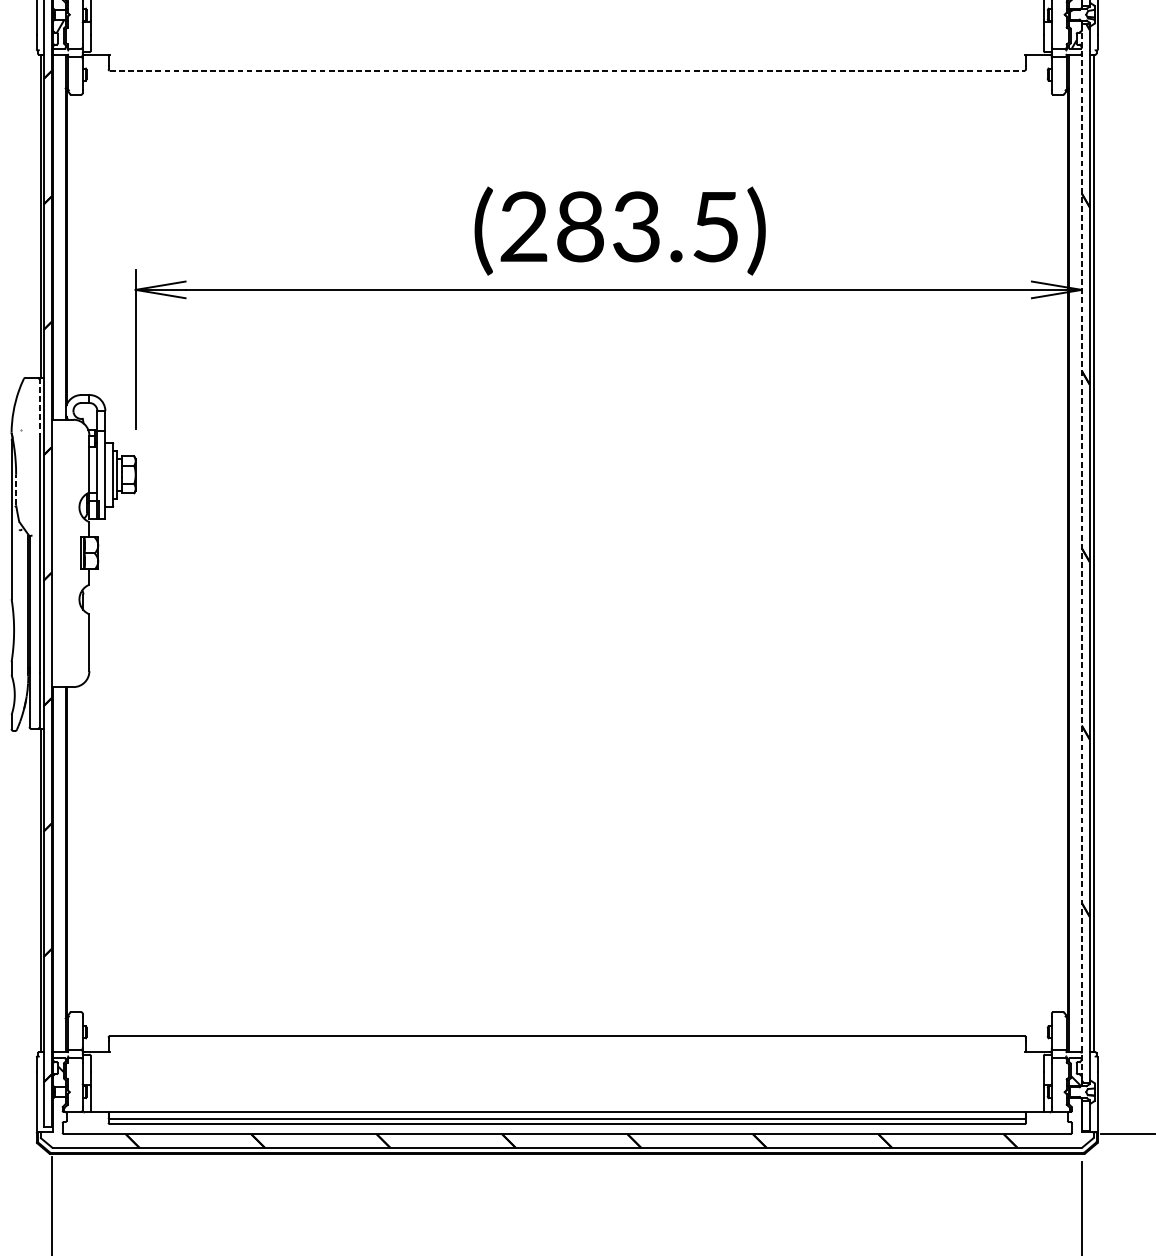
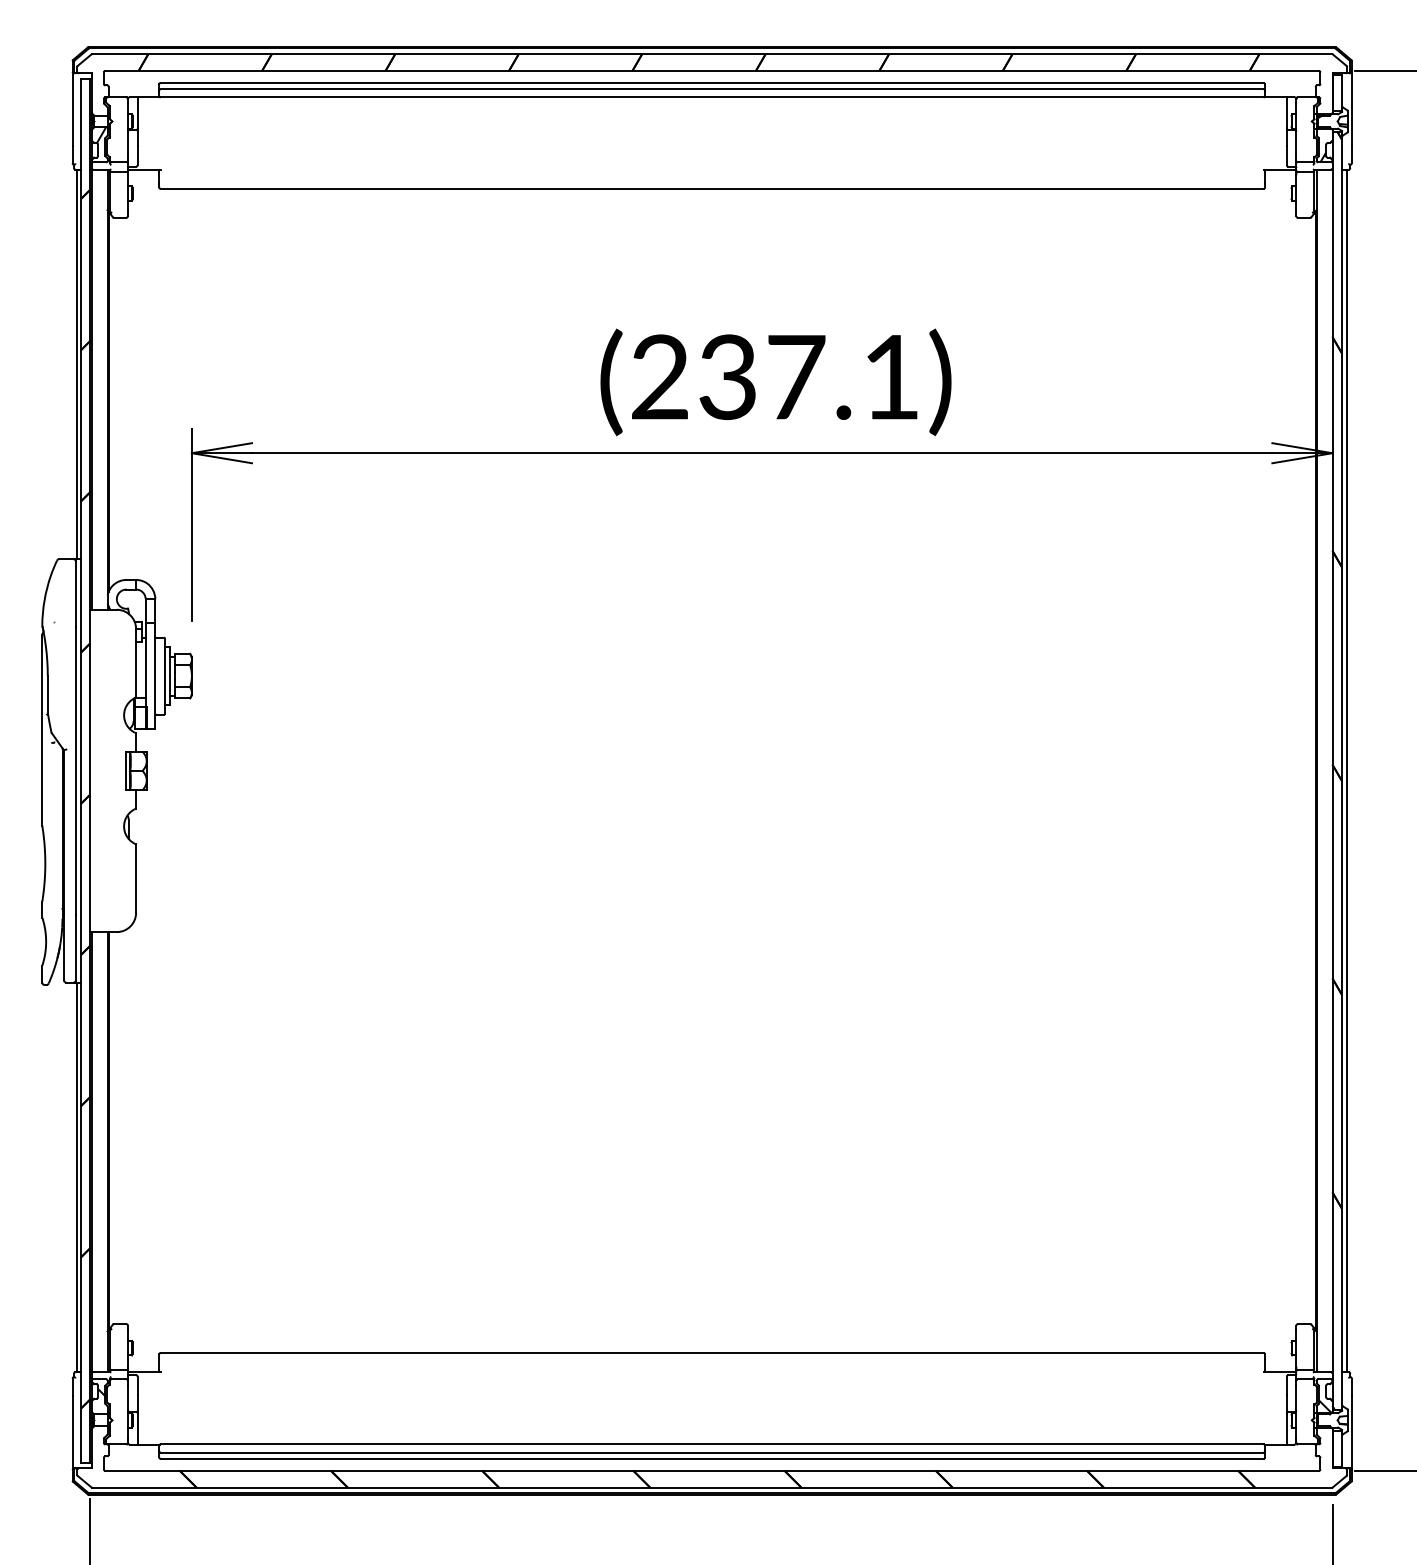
line: (567, 70) -> (712, 188), dashed -> solid
text: (647, 227) -> (808, 377), (283.5) -> (237.1)
line: (39, 405) -> (75, 592), dashed -> solid
line: (15, 489) -> (47, 693), dashed -> solid
line: (1081, 553) -> (1332, 770), dashed -> solid

